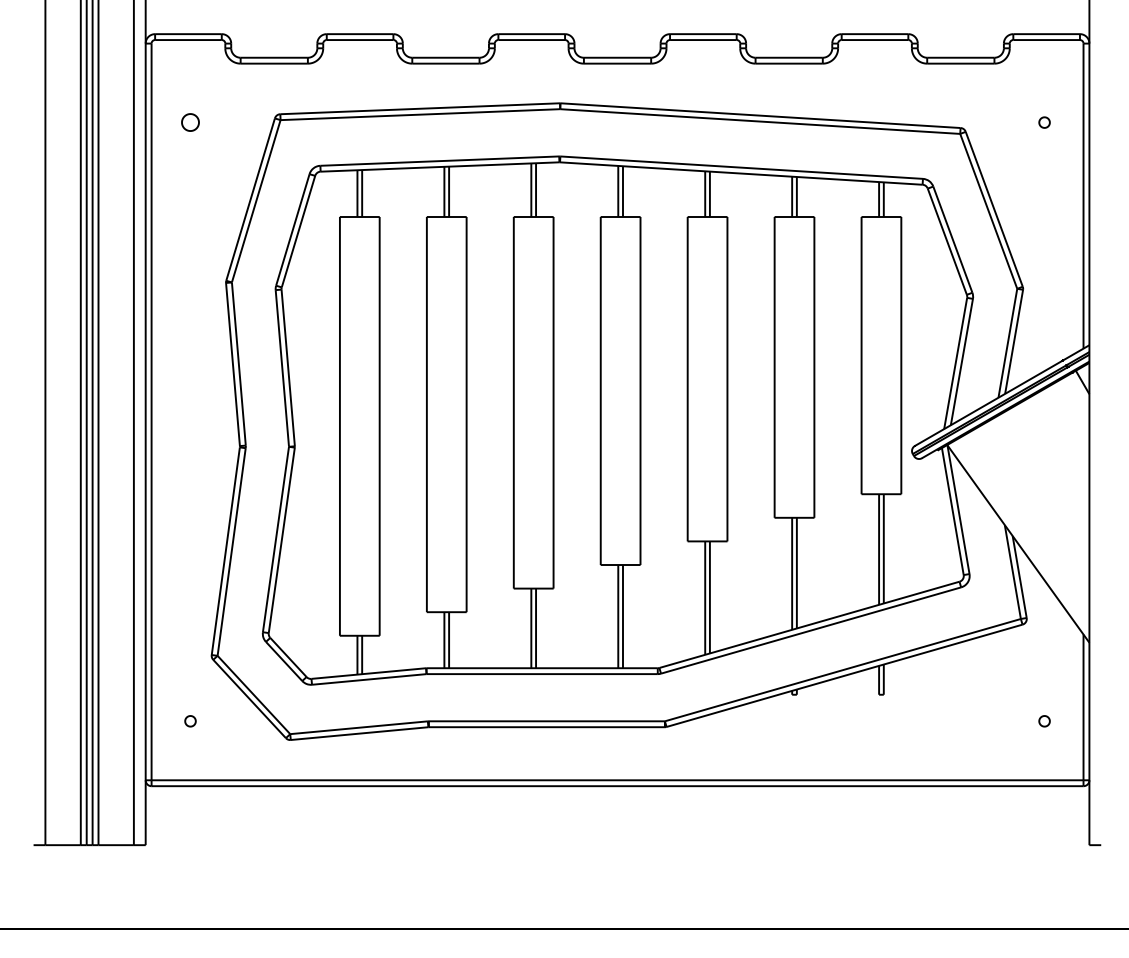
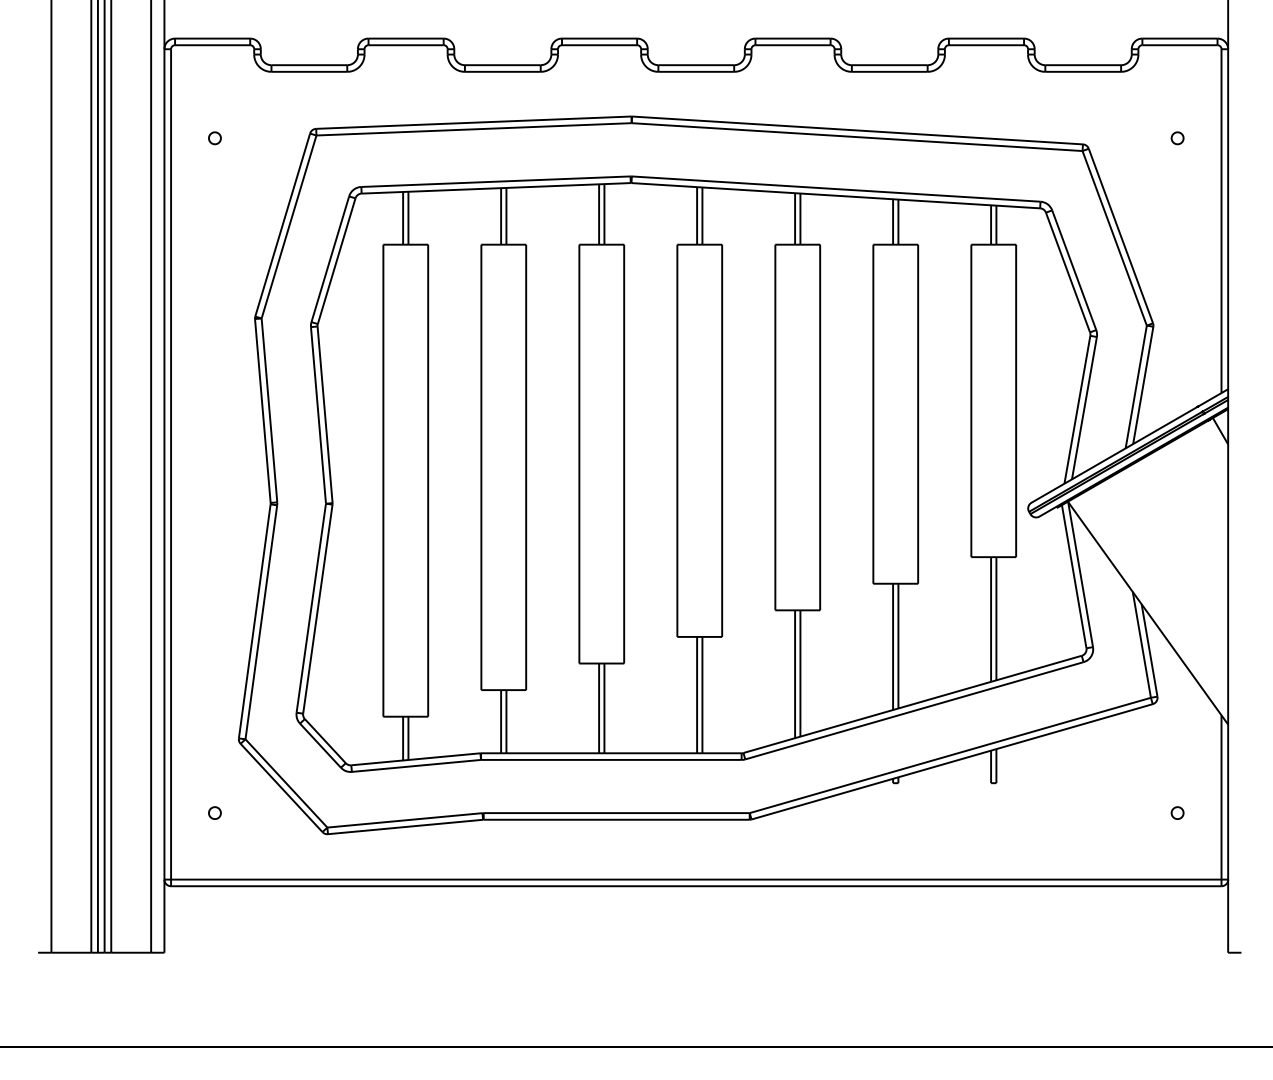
part: (190, 122) -> (214, 138), size x0.62

